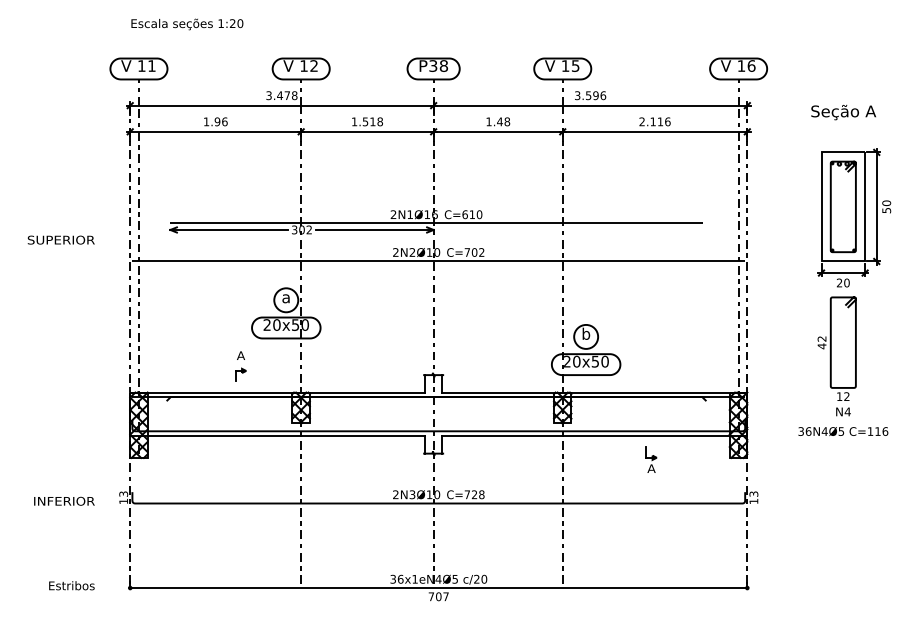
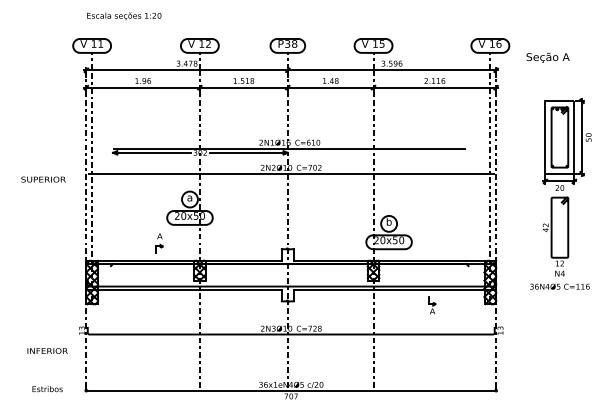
text: (842, 111) -> (547, 57), moved
text: (61, 239) -> (43, 179), moved
text: (64, 500) -> (47, 350), moved

